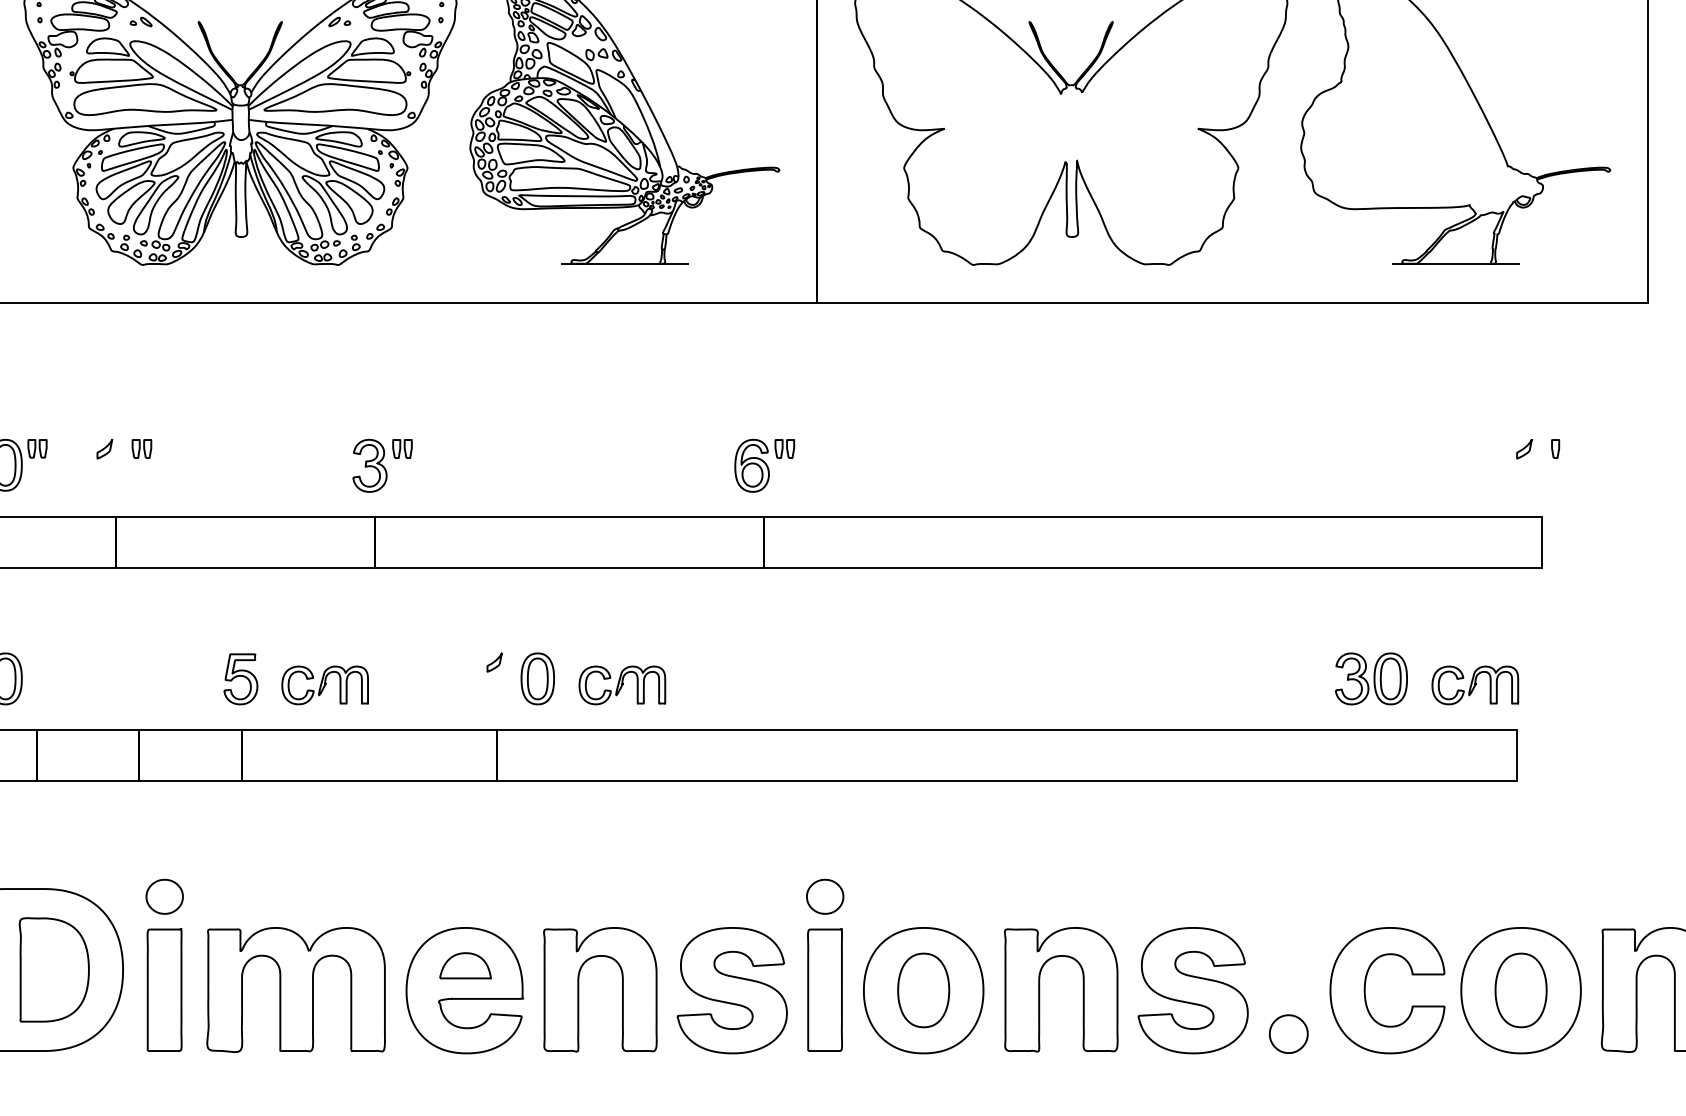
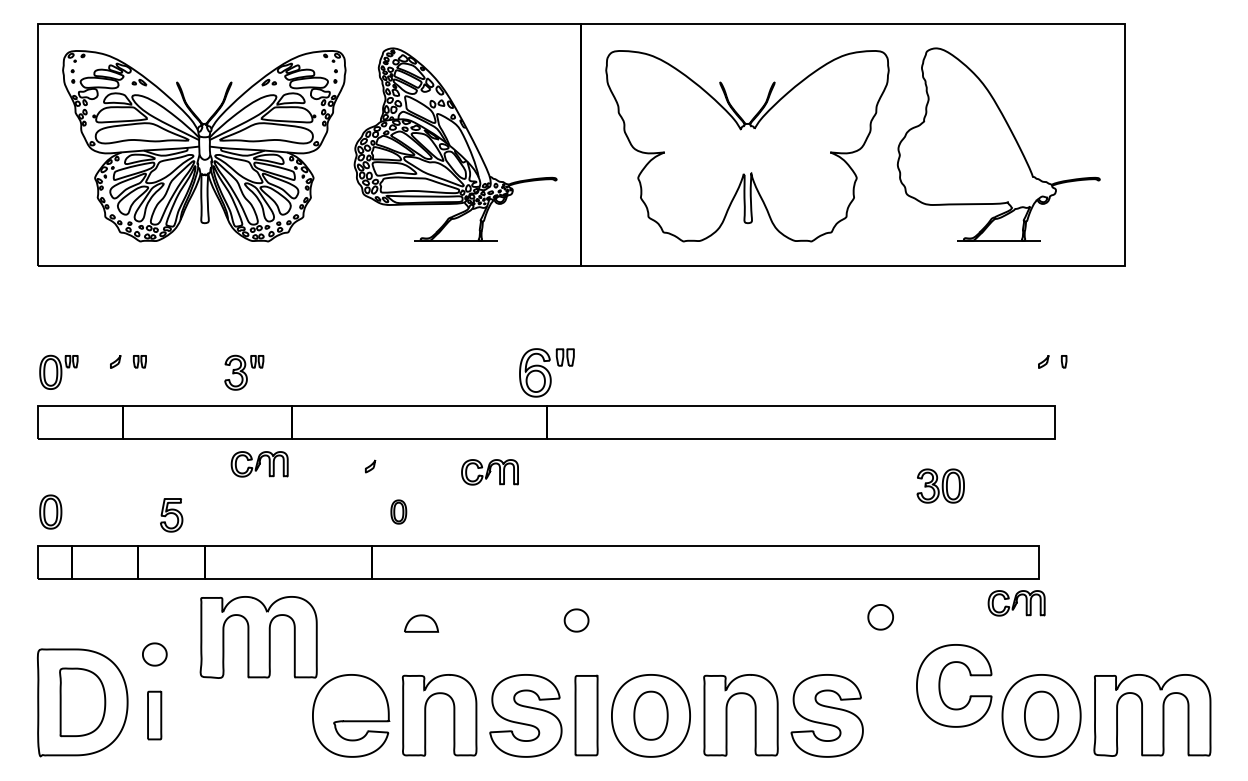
part: (382, 465) -> (244, 372), moved
part: (765, 465) -> (547, 372), size x1.4
part: (494, 662) -> (370, 466), moved
part: (537, 678) -> (398, 511), size x0.7
part: (1371, 678) -> (940, 485), moved
part: (240, 679) -> (171, 515), moved
part: (324, 685) -> (259, 464), moved
part: (621, 685) -> (489, 472), moved
part: (1475, 685) -> (1016, 603), moved
part: (824, 896) -> (576, 620), moved
part: (465, 965) -> (421, 623), moved
part: (164, 990) -> (154, 715), size x0.6
part: (295, 990) -> (258, 637), moved
part: (1366, 990) -> (940, 685), moved
part: (1288, 1034) -> (880, 617), moved

